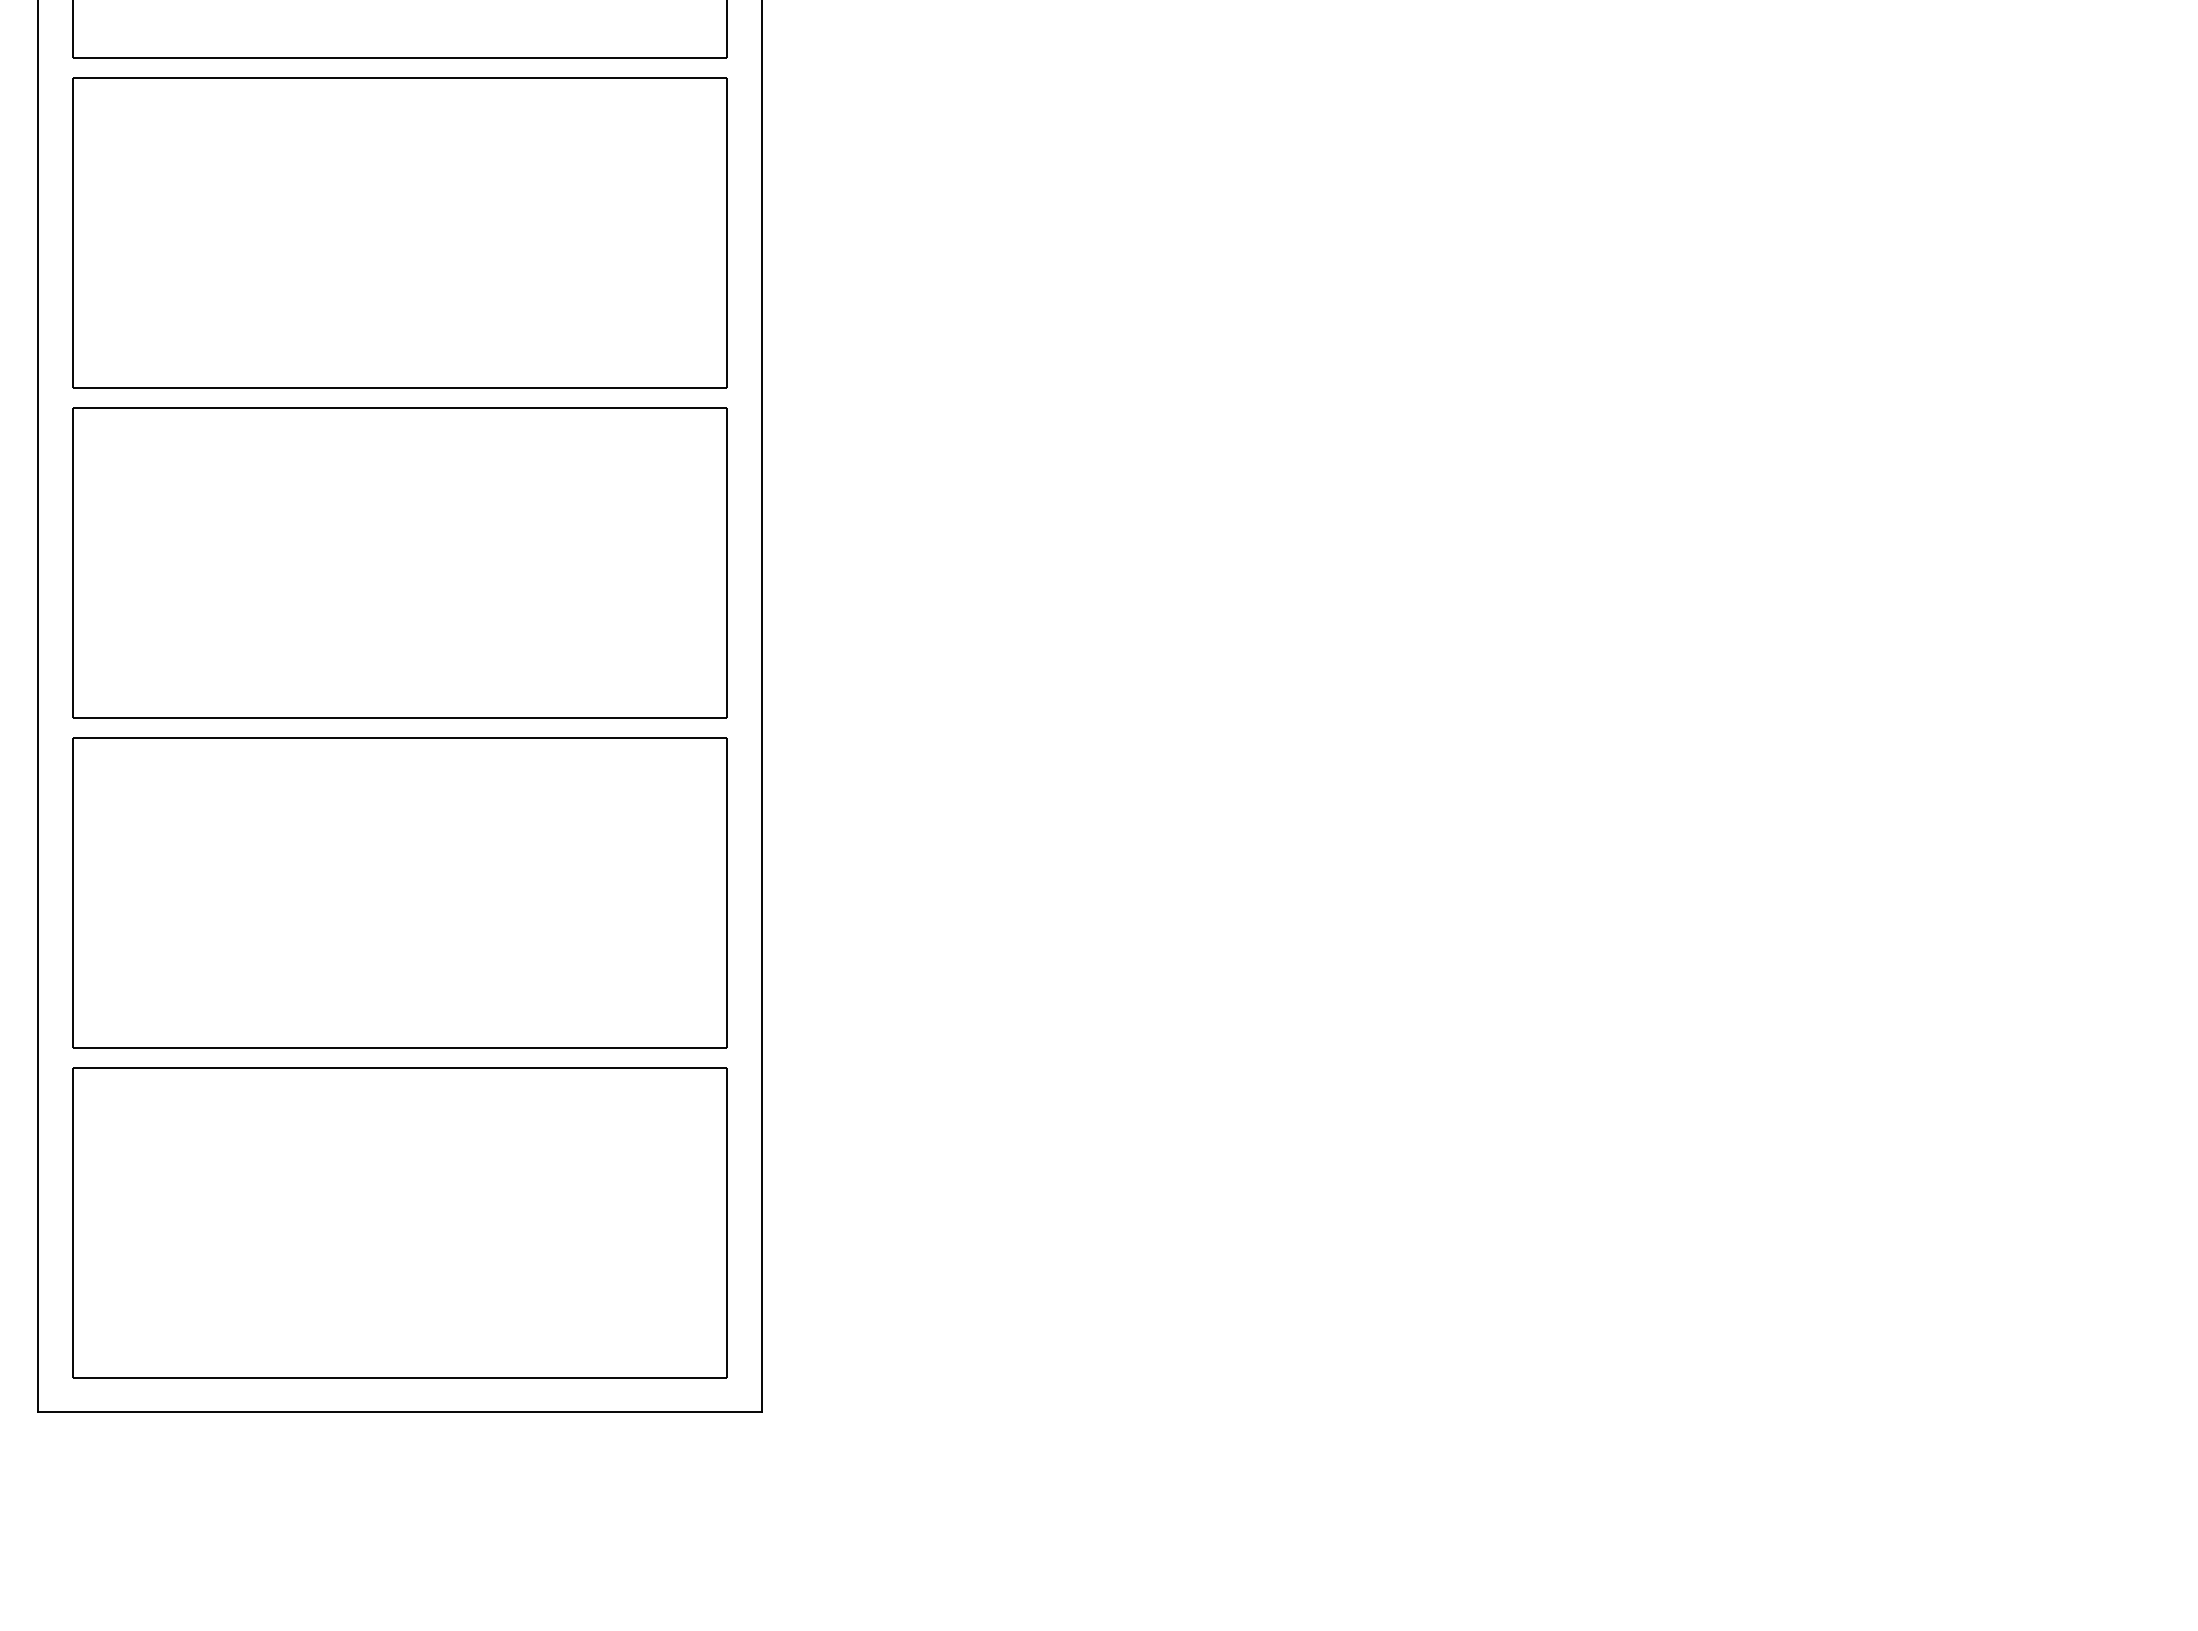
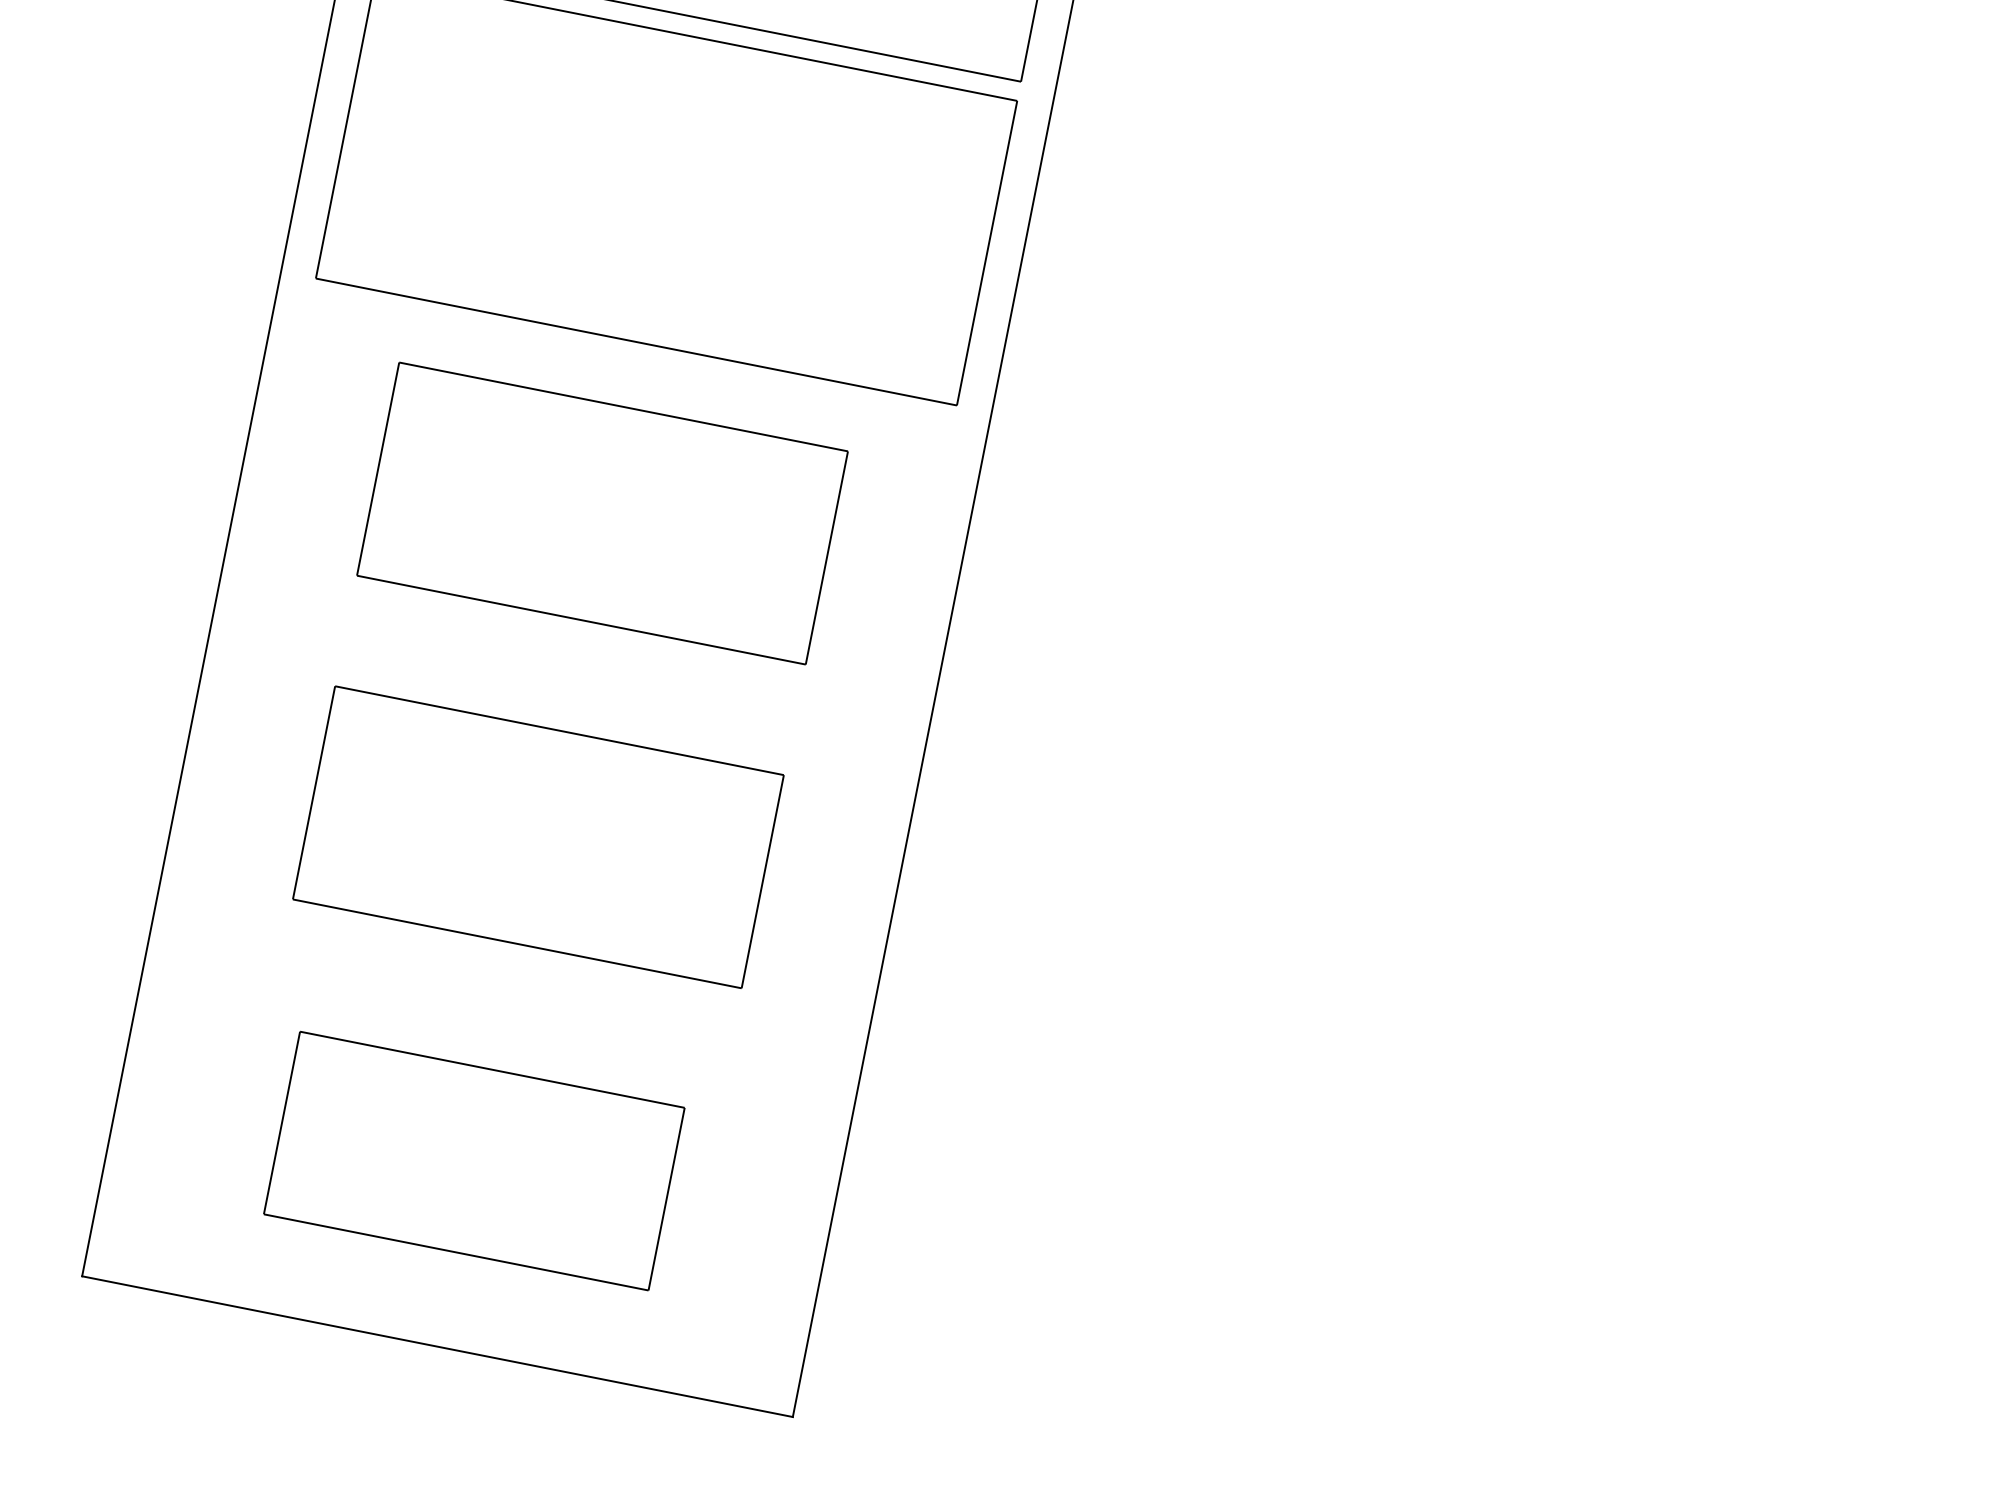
part: (399, 562) -> (602, 513), size x0.7
part: (399, 892) -> (538, 836), size x0.7
part: (399, 1222) -> (474, 1160), size x0.6

